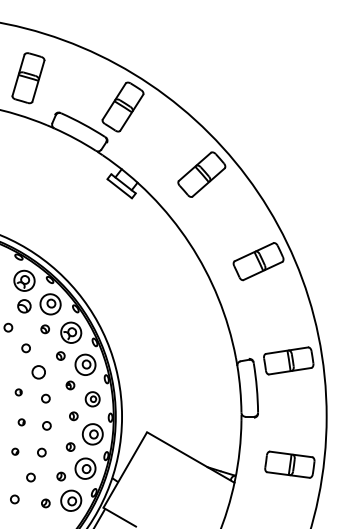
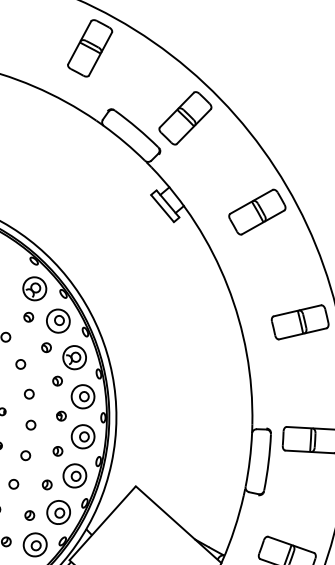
part: (28, 78) -> (90, 48), moved
part: (24, 306) -> (28, 317), size x0.62
circle: (38, 372) -> (28, 394), size x0.62
part: (92, 399) -> (82, 437), size x1.43

